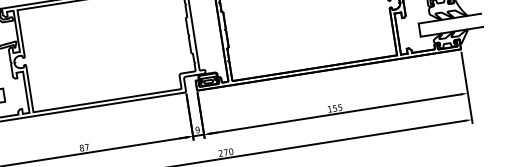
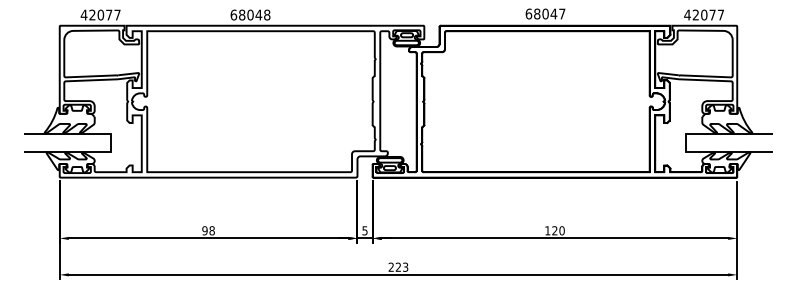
text: (337, 107) -> (558, 230), 155 -> 120
text: (197, 129) -> (364, 230), 9 -> 5
text: (84, 147) -> (208, 230), 87 -> 98
text: (228, 151) -> (401, 266), 270 -> 223

